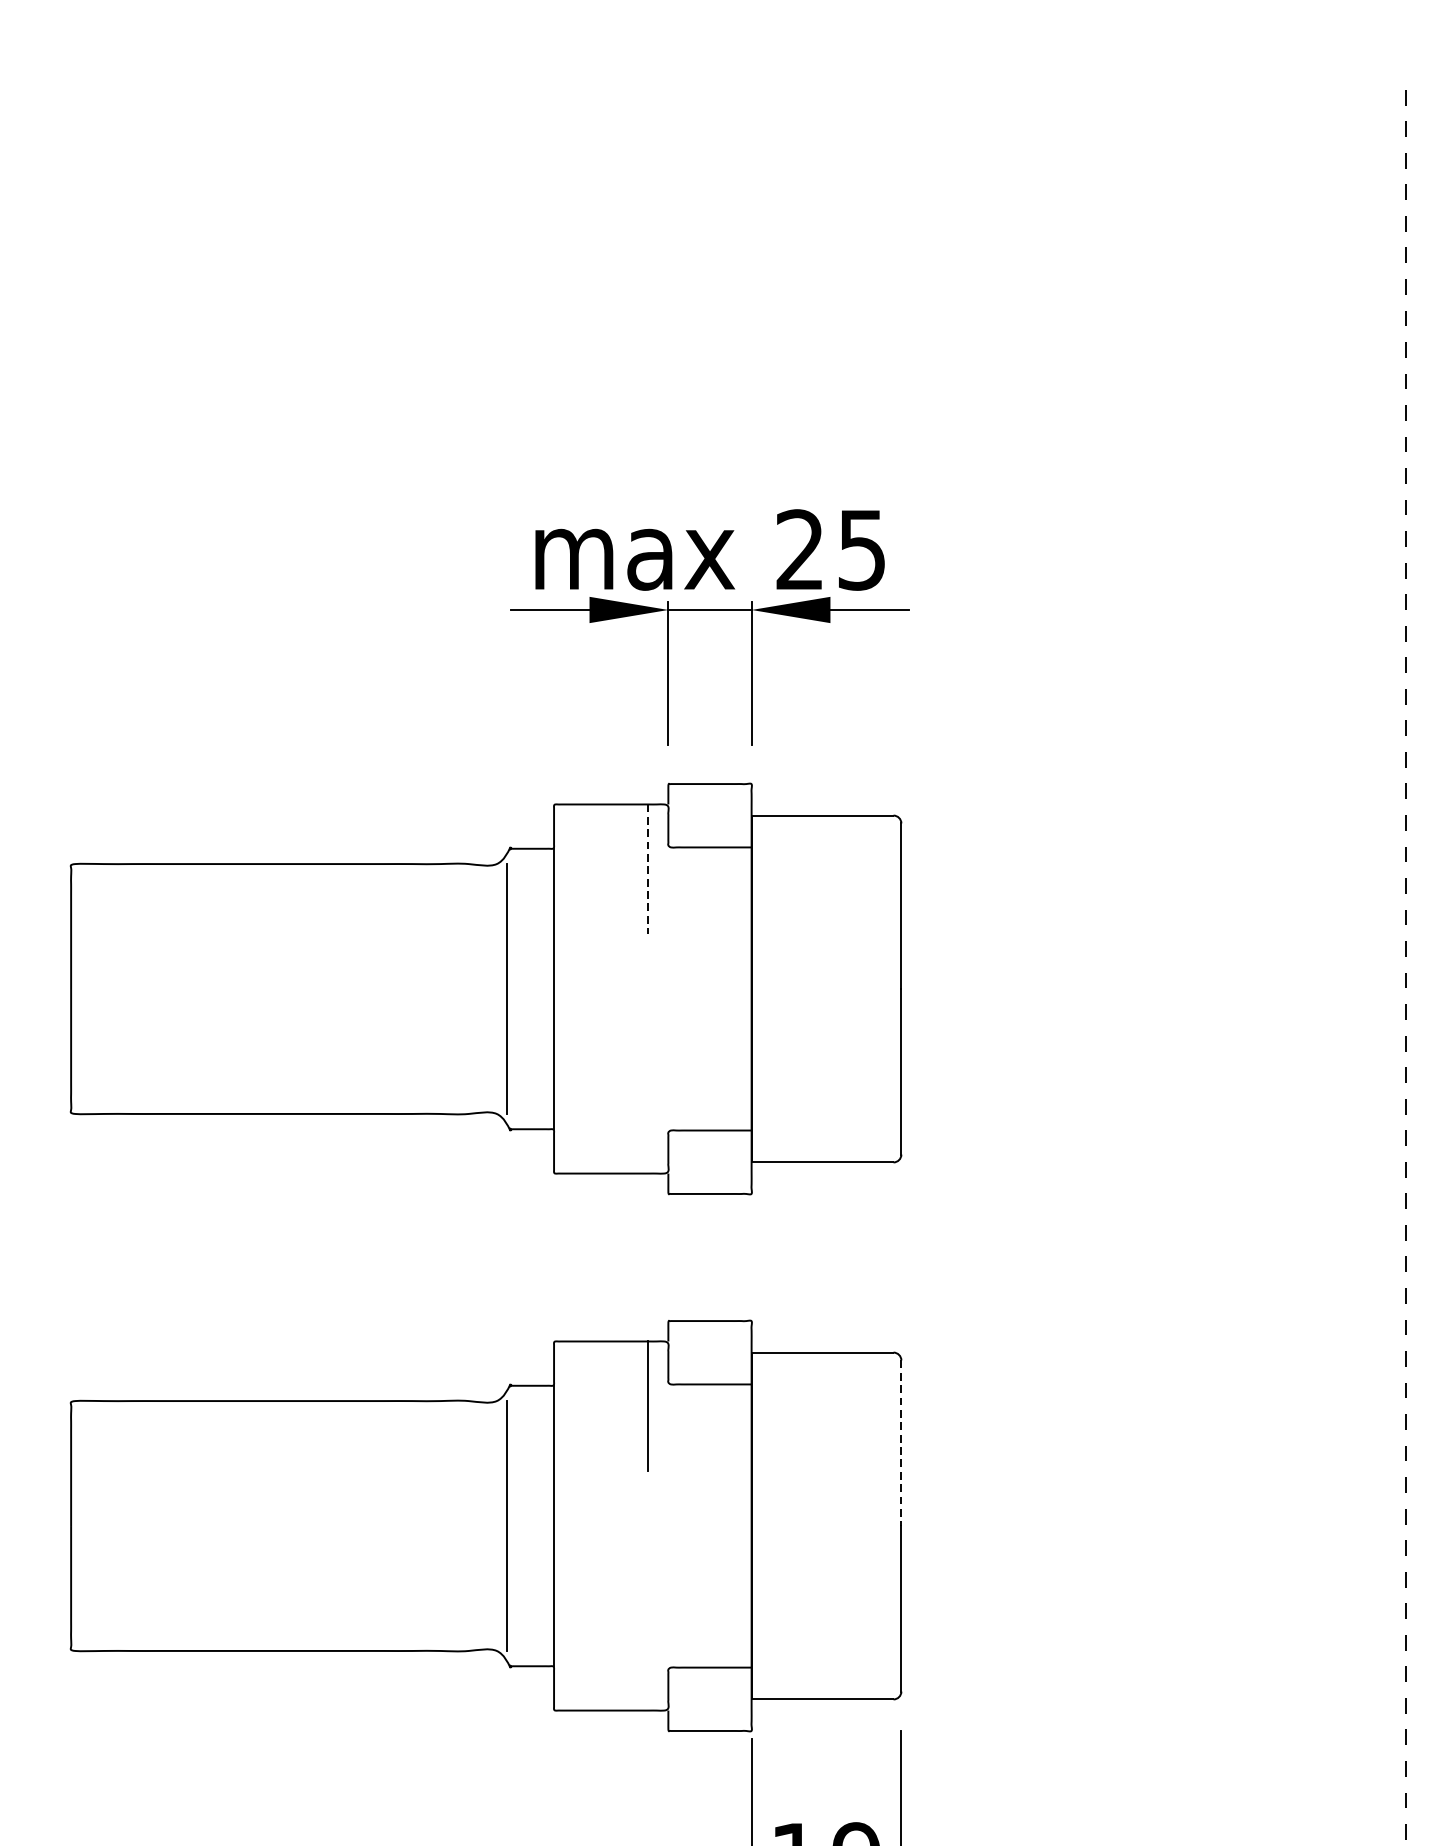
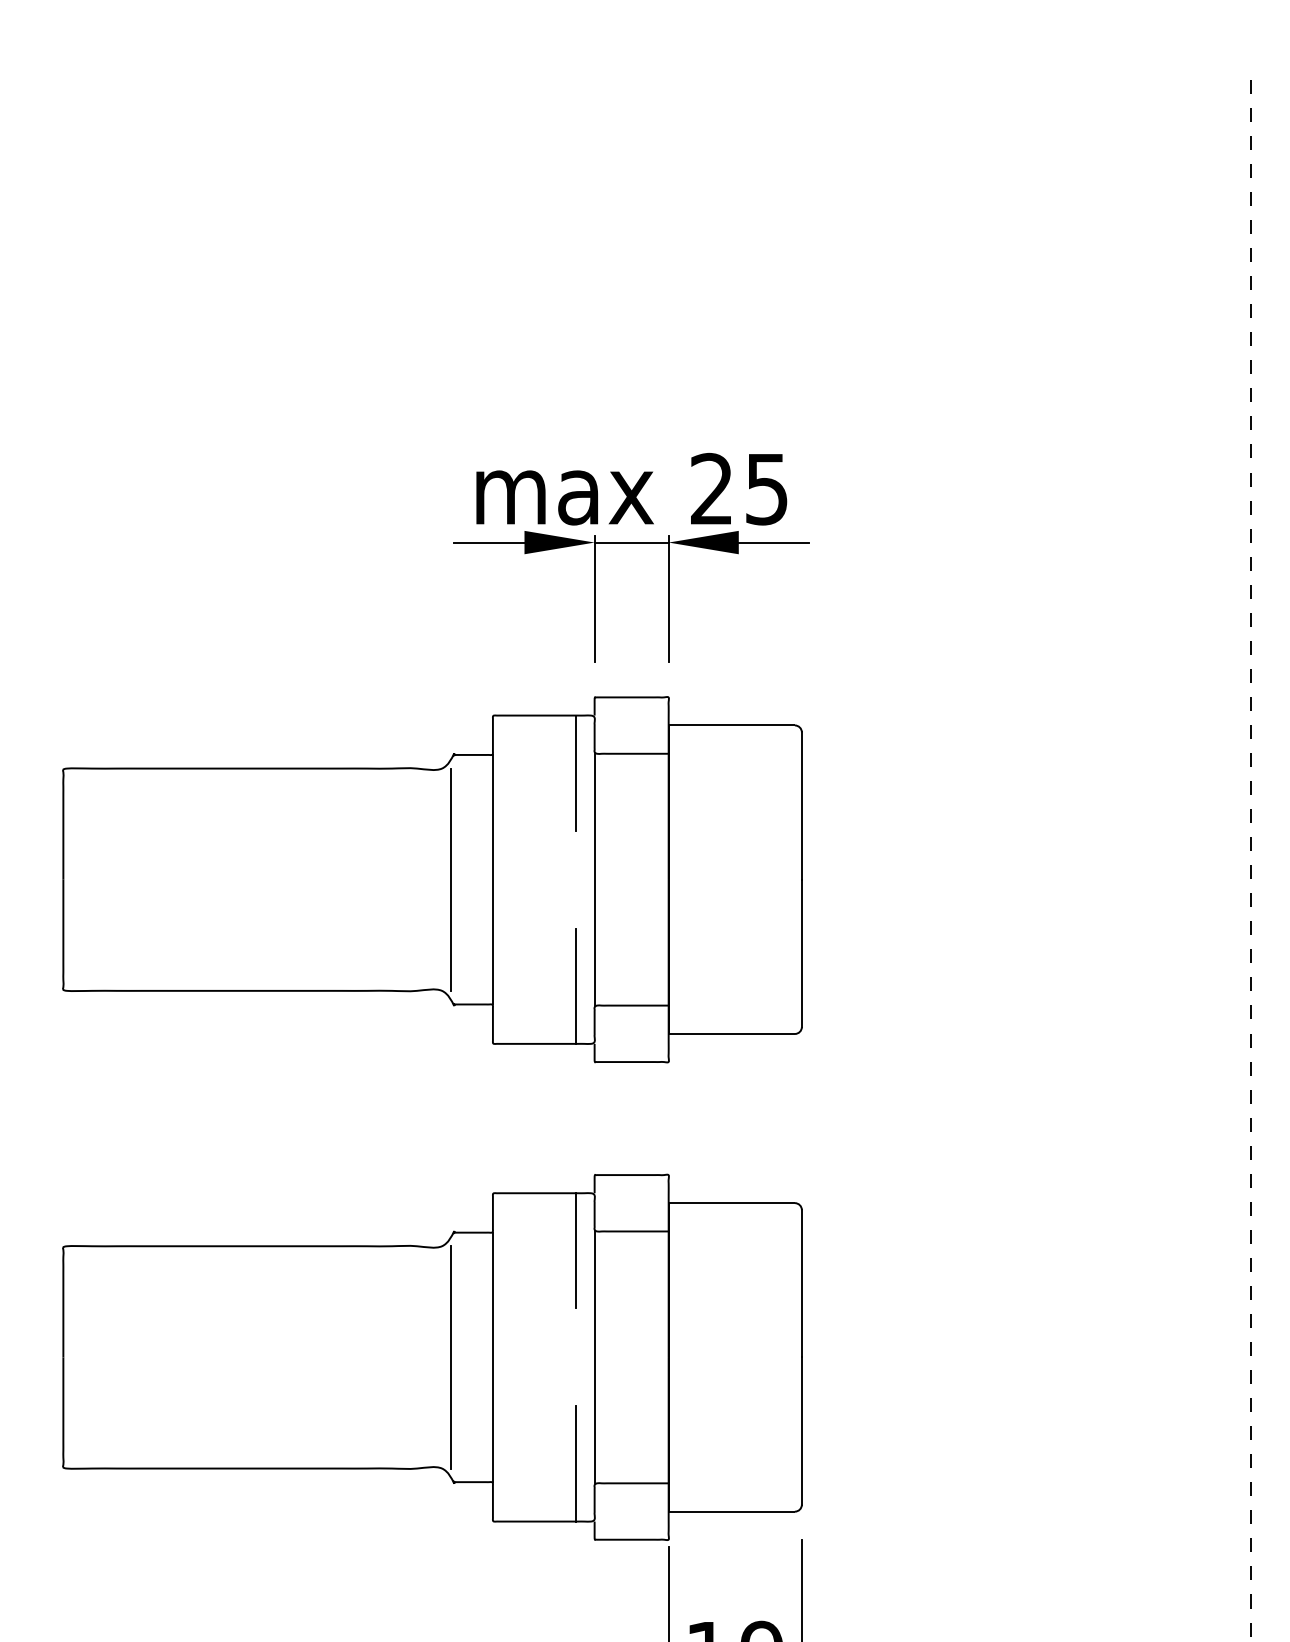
line: (647, 869) -> (576, 773), dashed -> solid
line: (668, 988) -> (594, 879), added
line: (647, 1107) -> (576, 985), added
line: (900, 1442) -> (801, 1283), dashed -> solid
line: (668, 1526) -> (594, 1357), added
line: (647, 1645) -> (576, 1463), added

